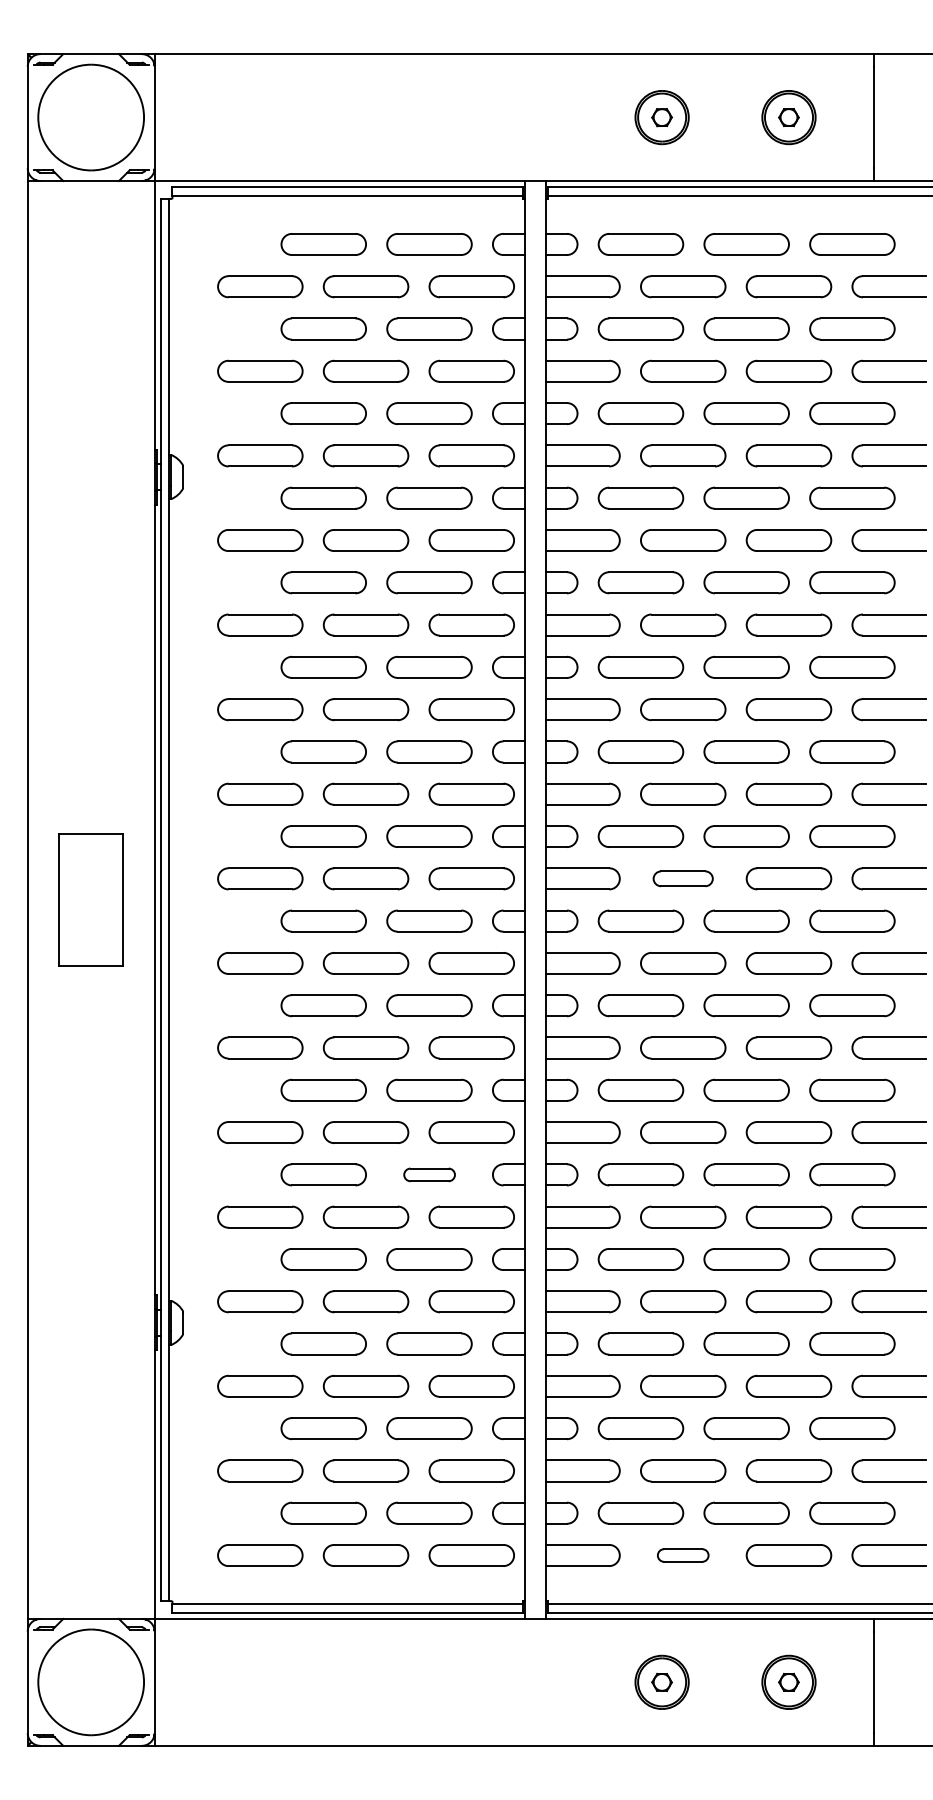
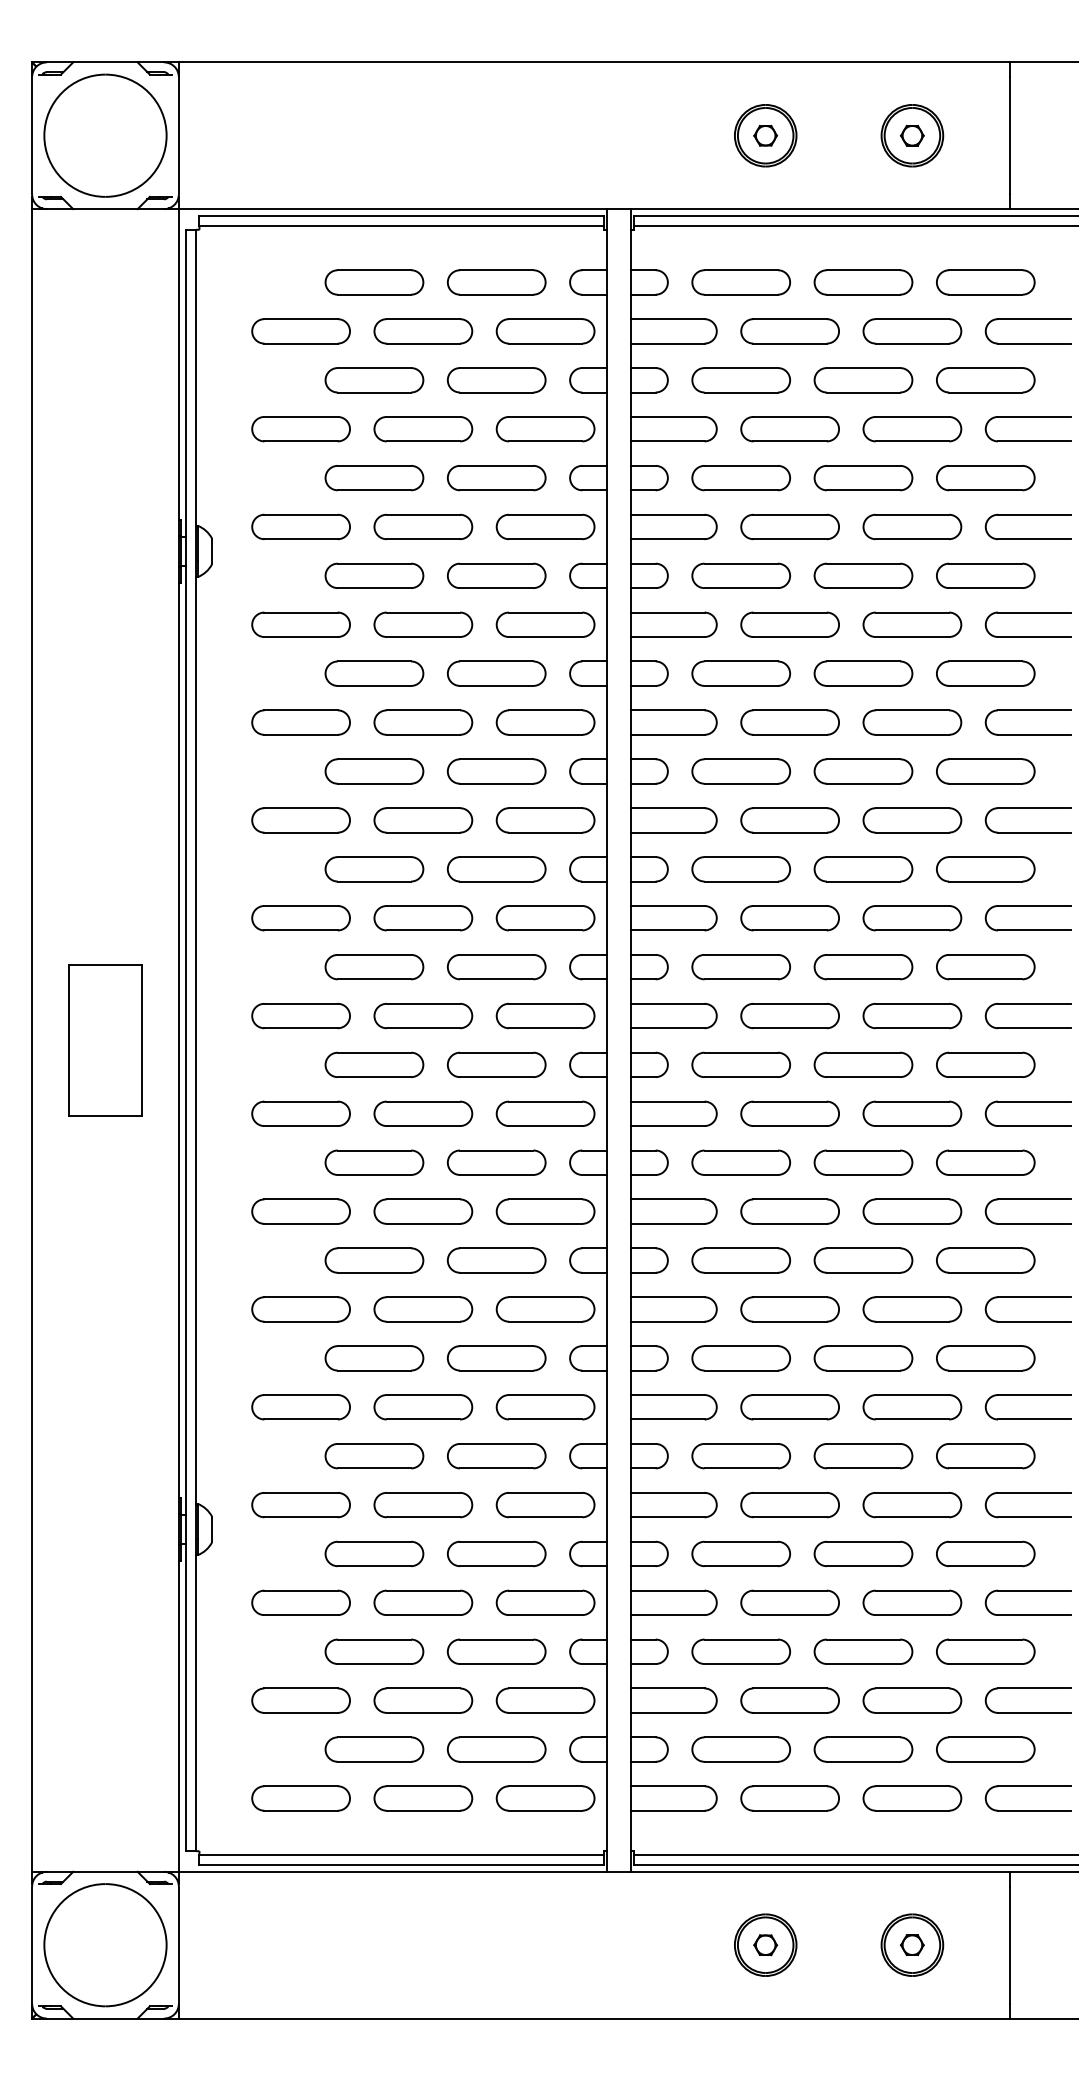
part: (682, 878) -> (789, 1015), size x1.43
part: (429, 1175) -> (496, 1358), size x1.67
part: (682, 1555) -> (789, 1798), size x1.67

